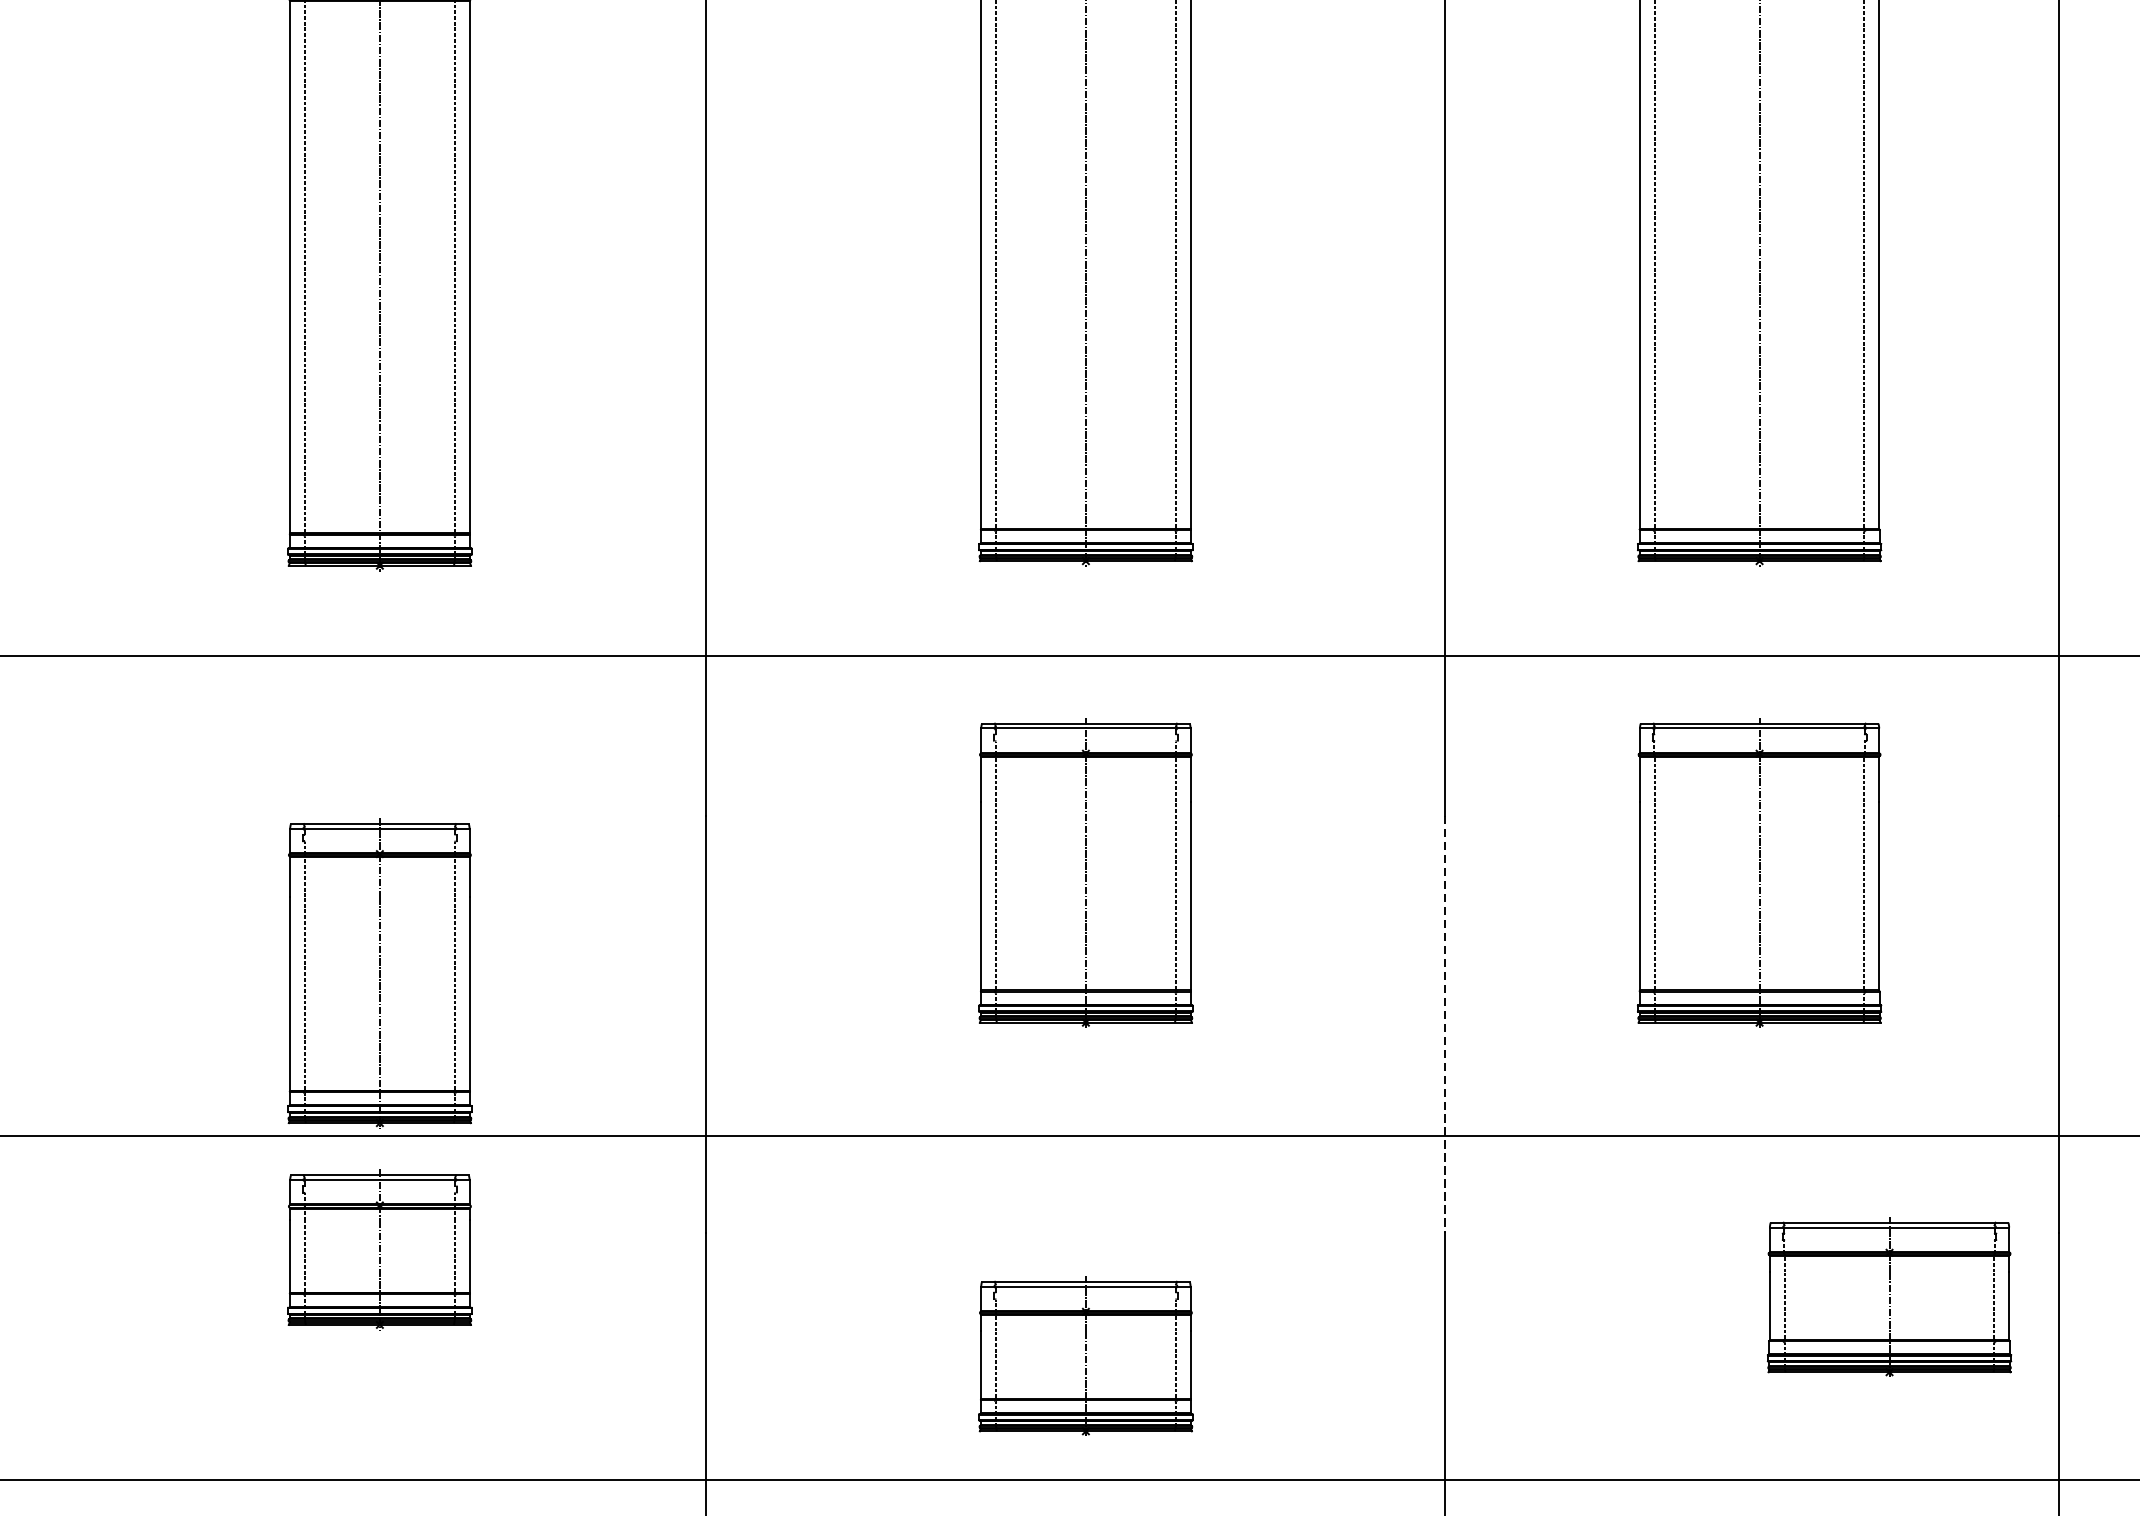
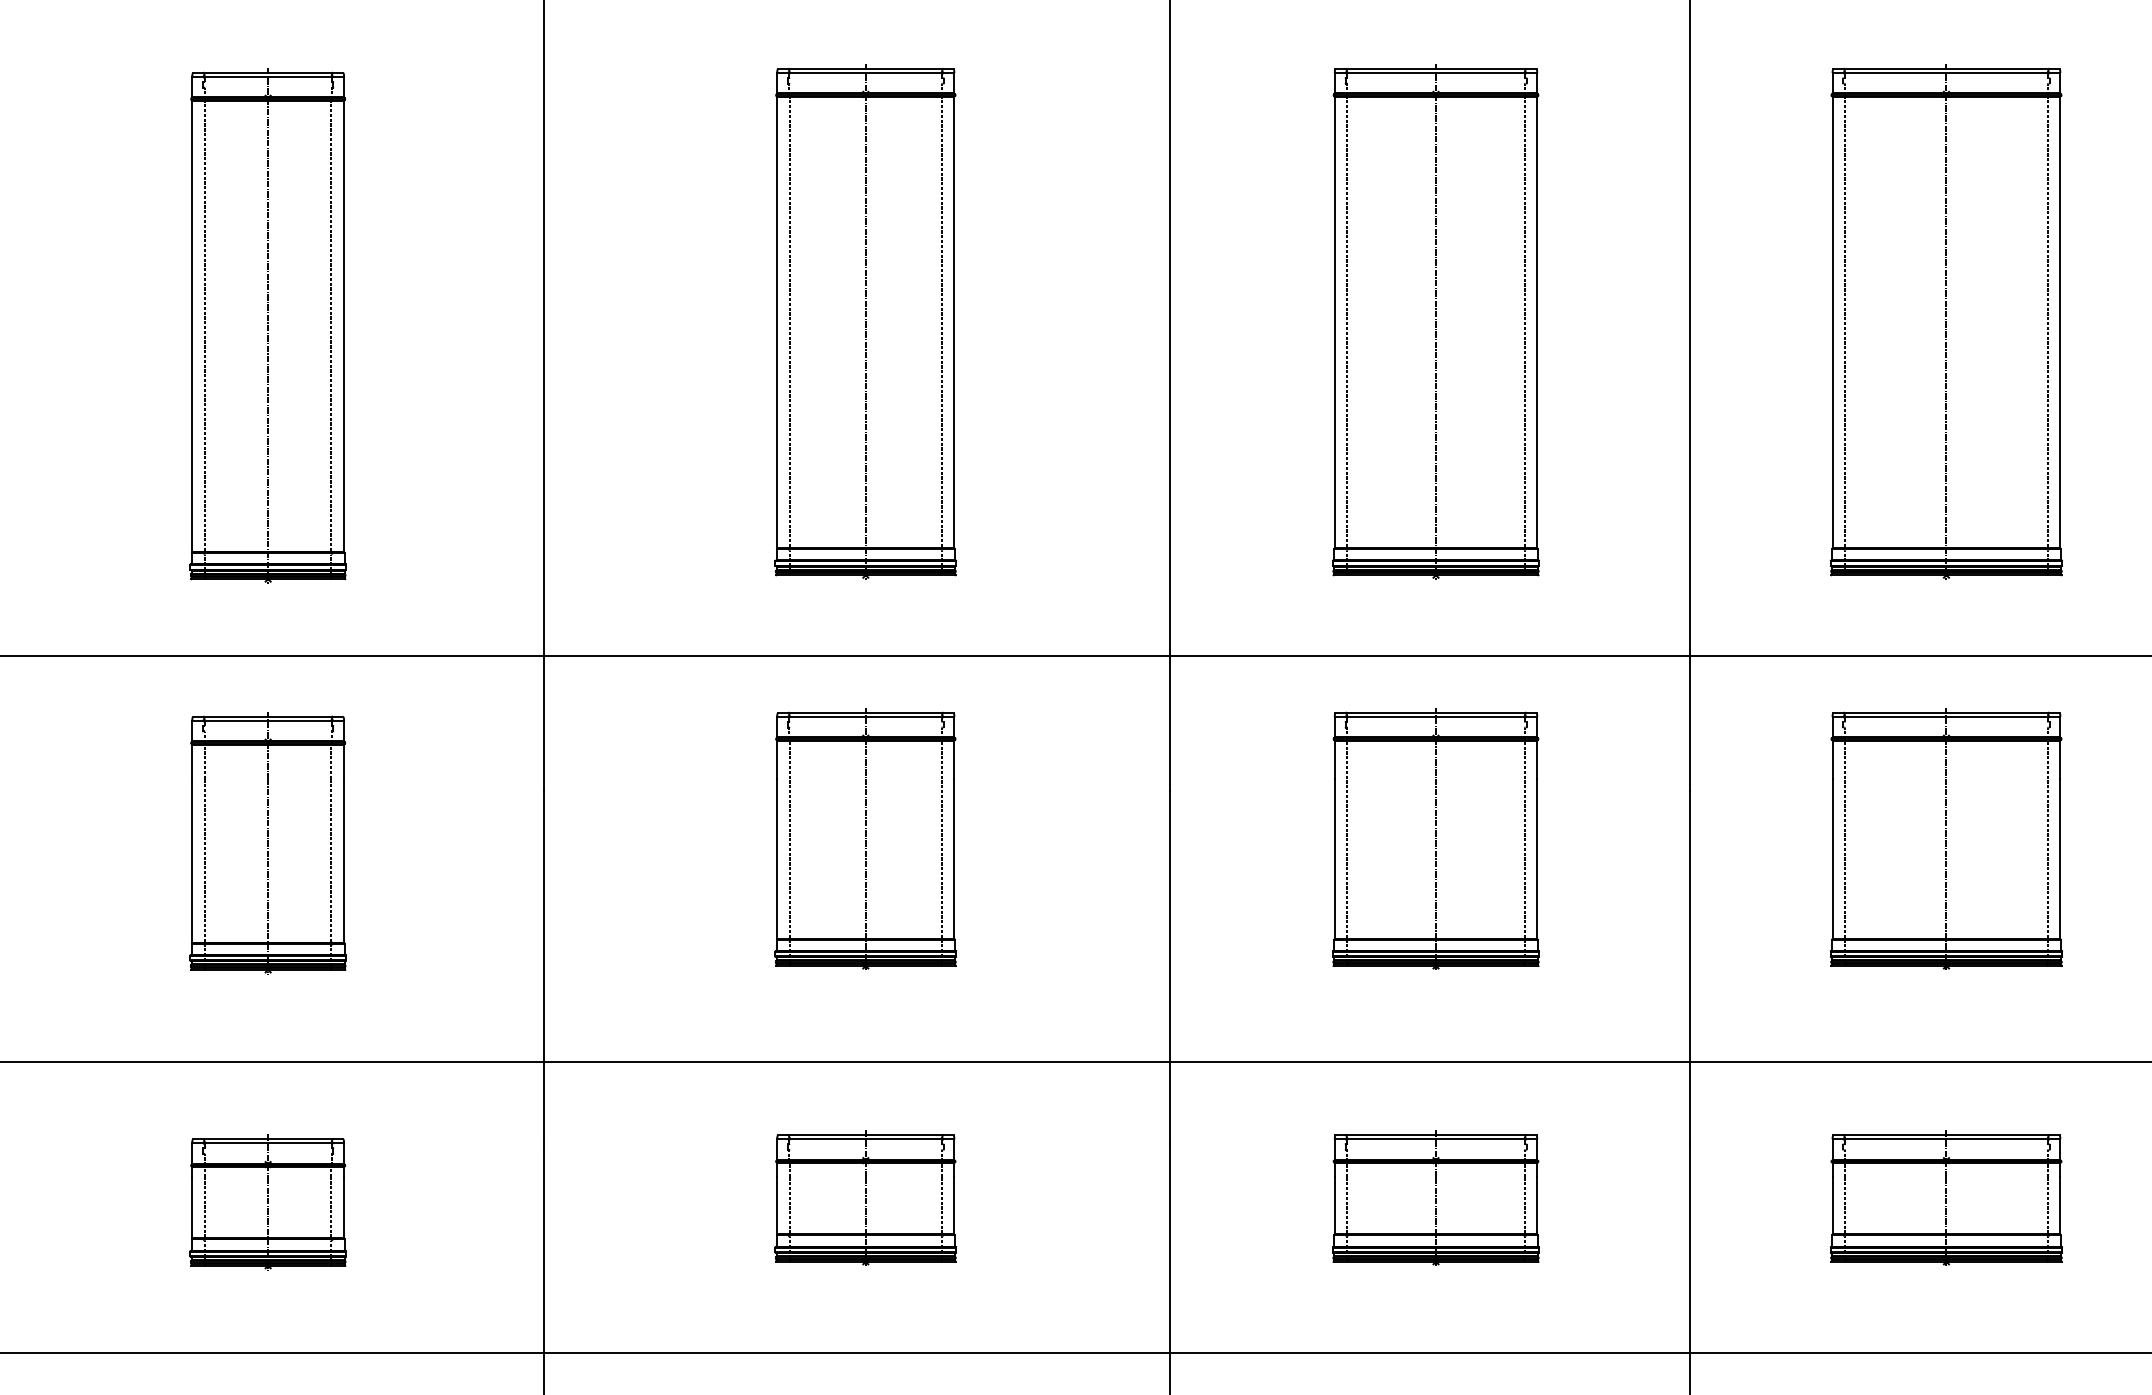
part: (379, 973) -> (267, 843), moved
line: (1444, 1024) -> (1169, 967), dashed -> solid
part: (379, 1250) -> (267, 1202), moved
part: (1888, 1296) -> (1435, 1197), moved
part: (1085, 1355) -> (865, 1197), moved

